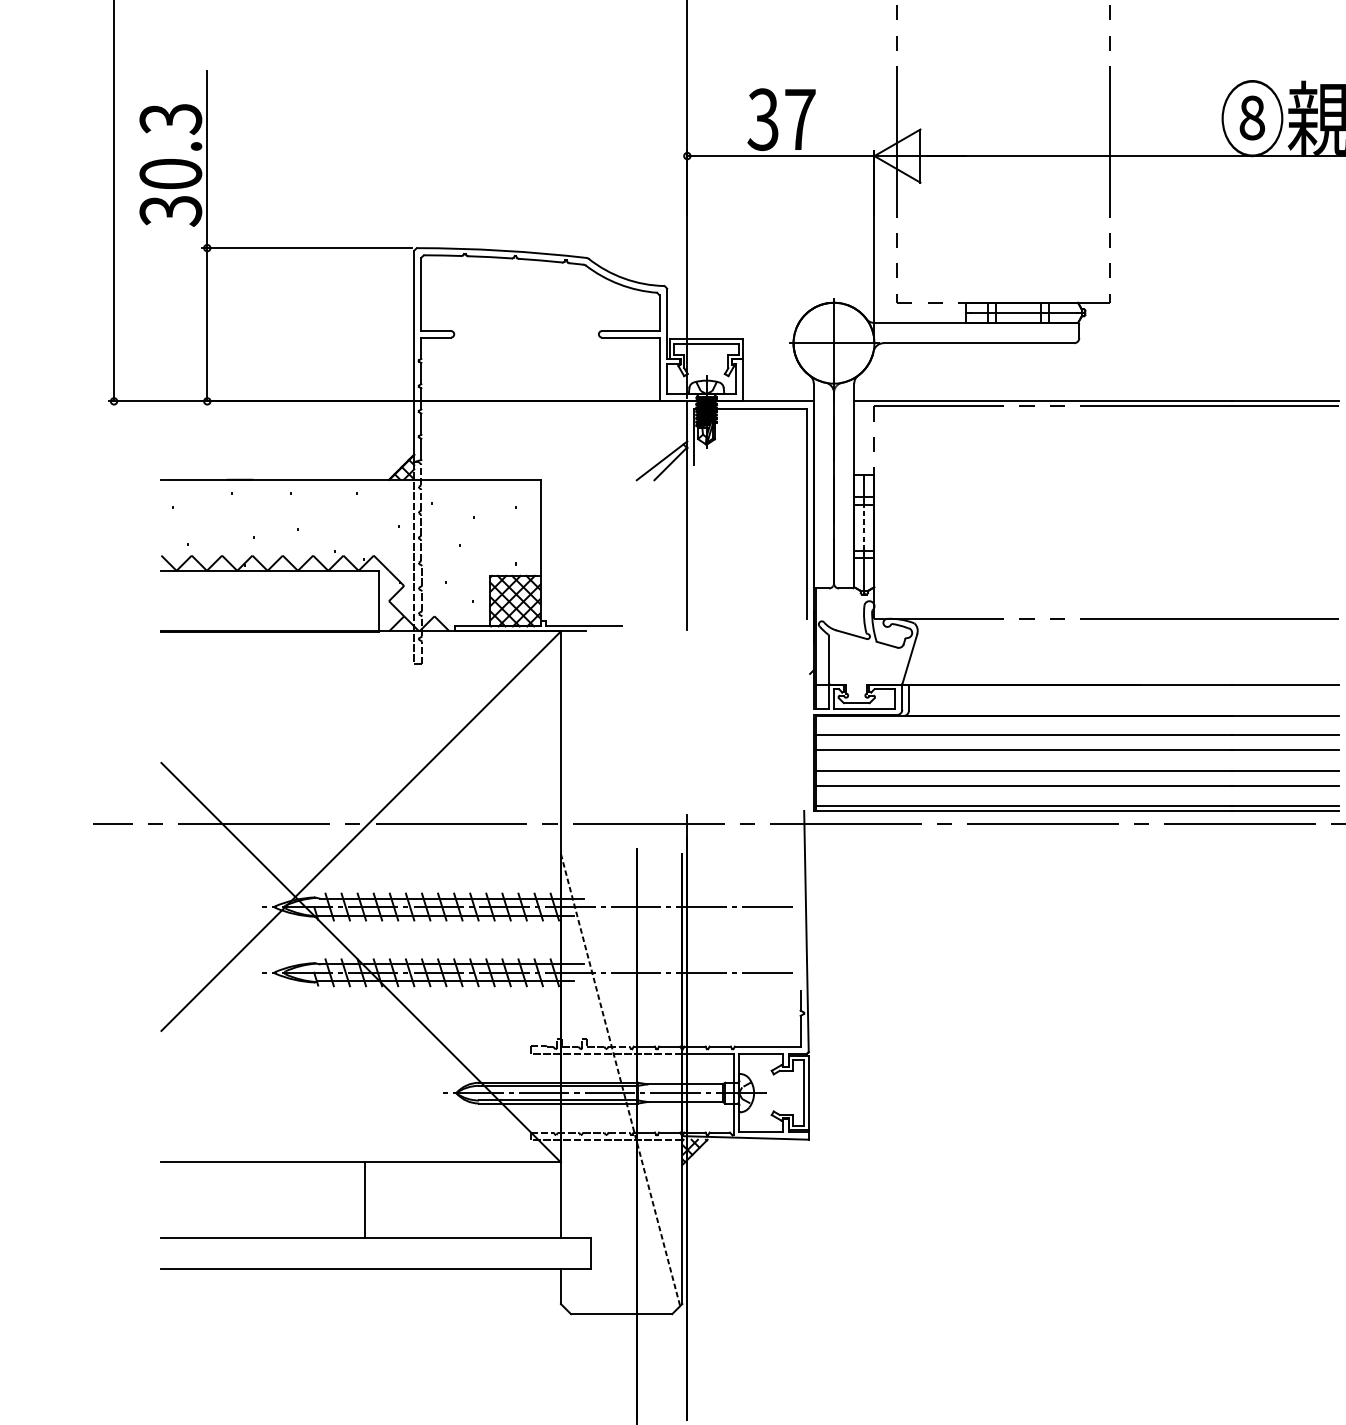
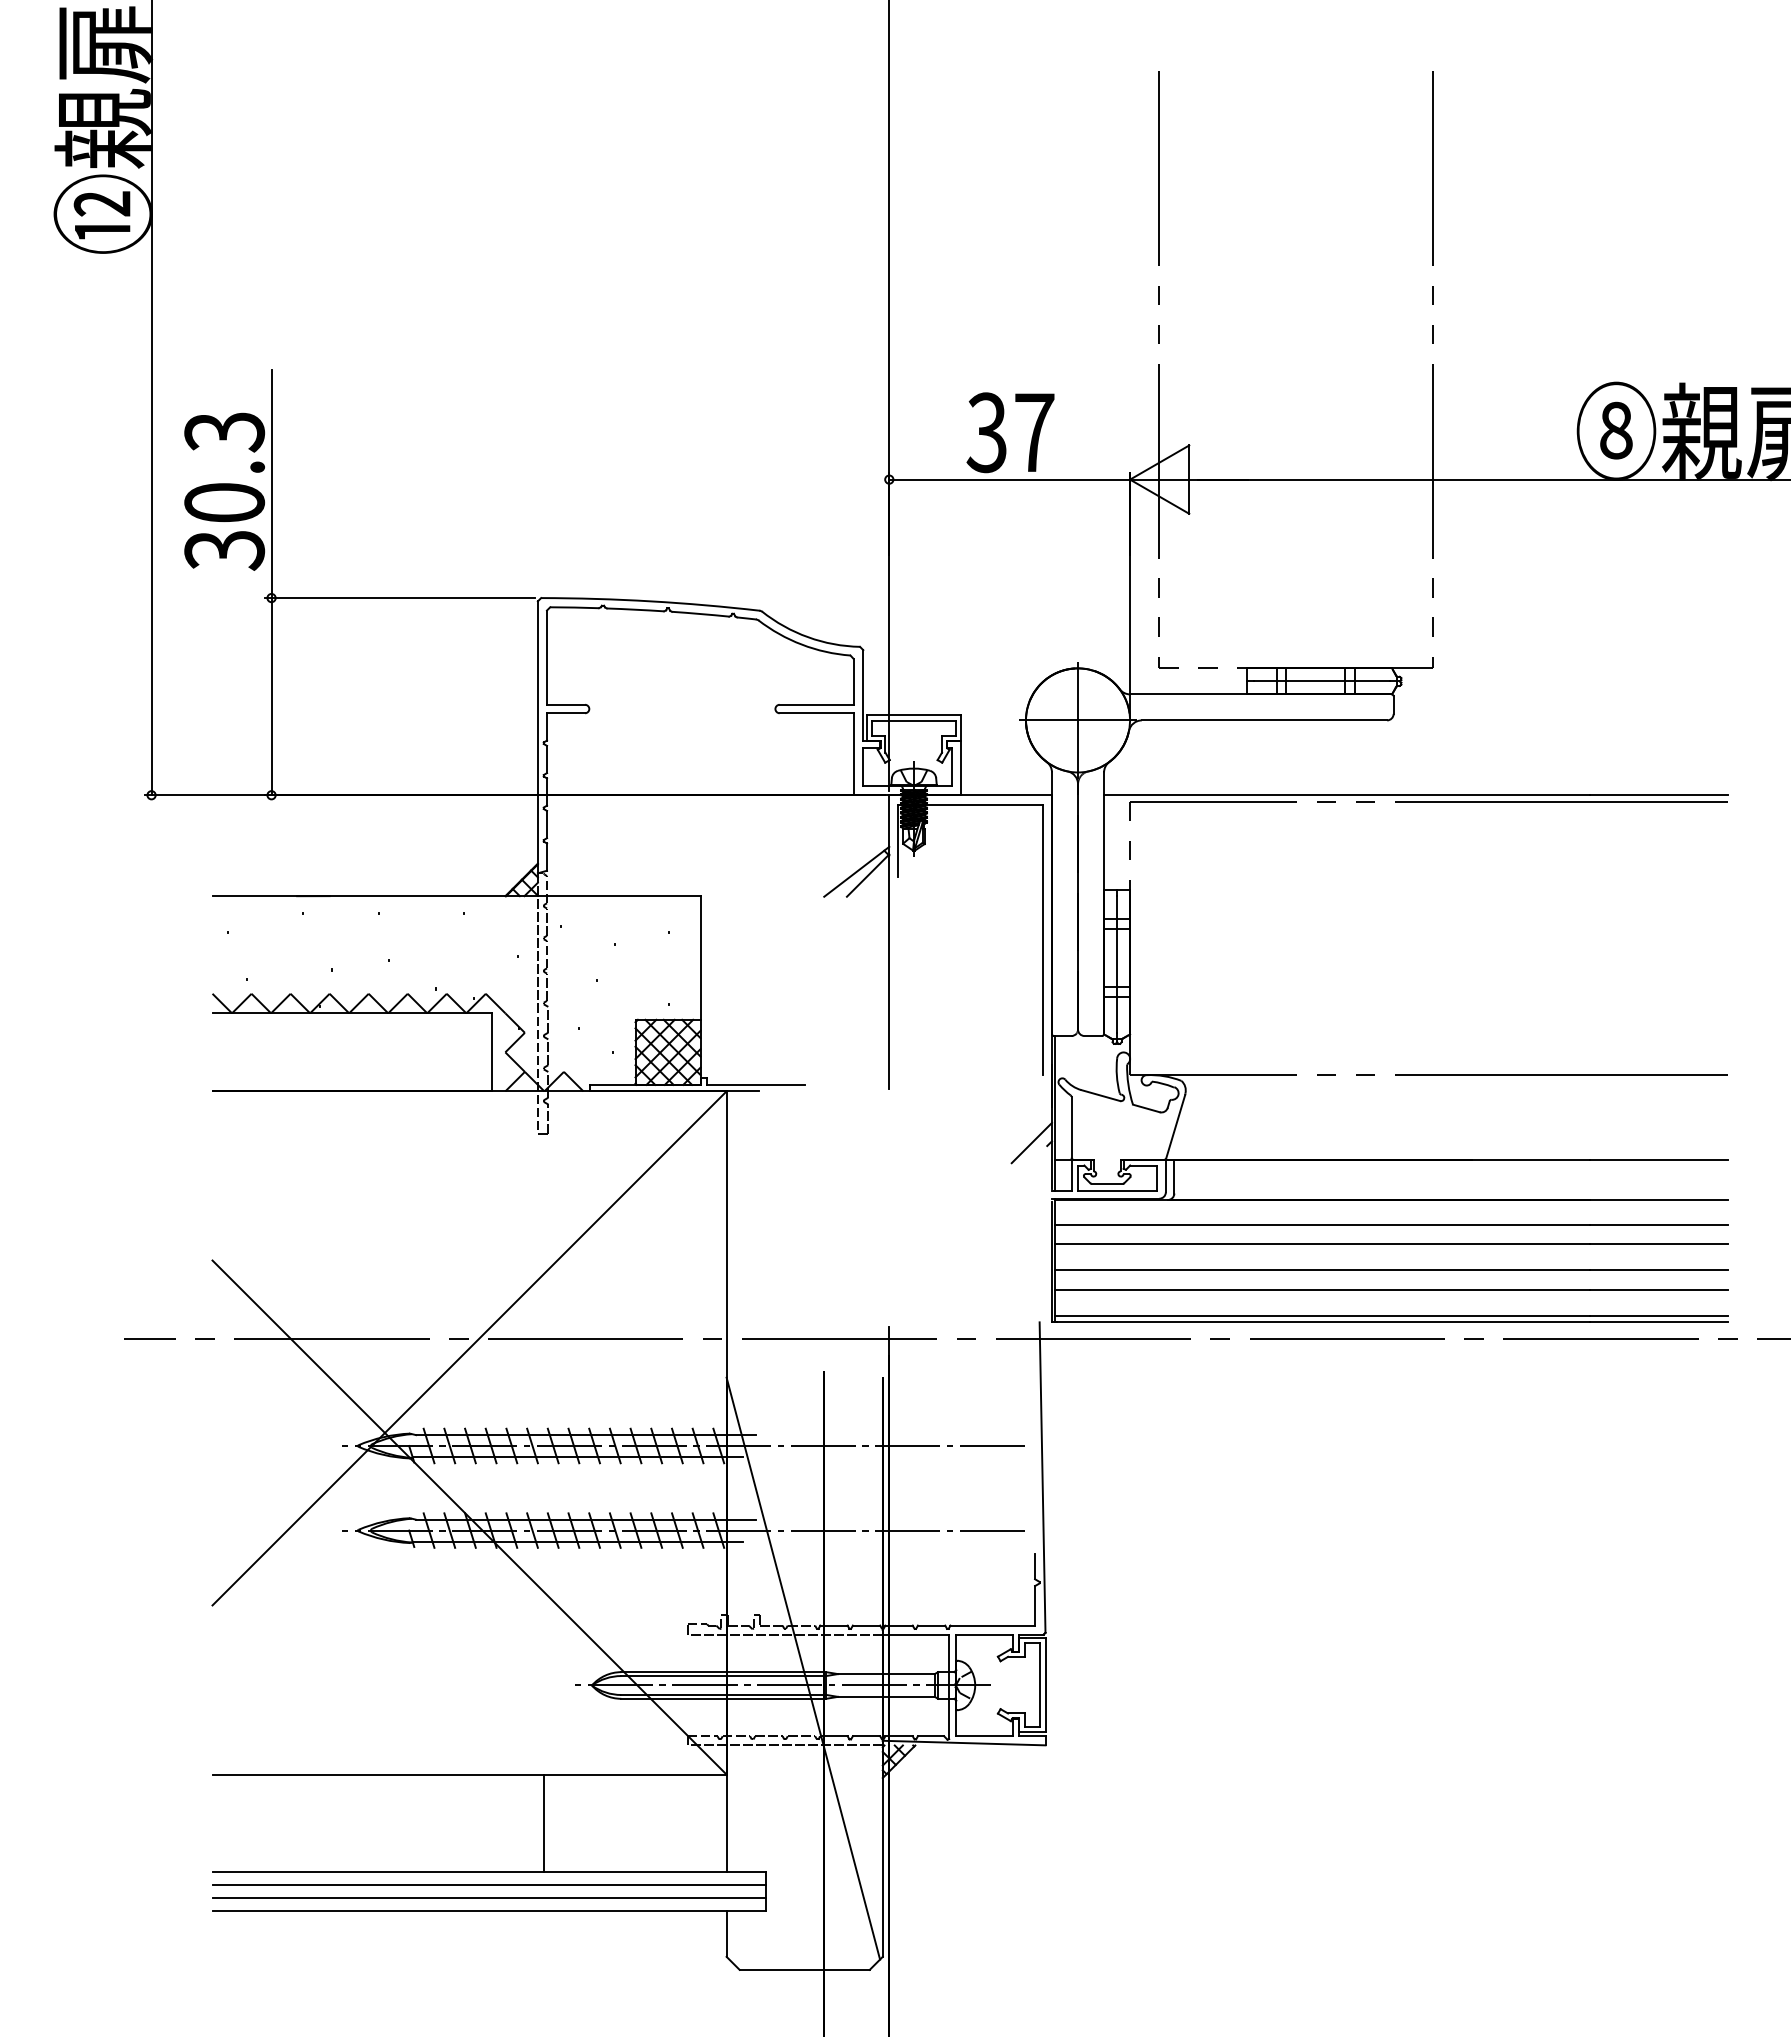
line: (864, 527) -> (1117, 957), dashed -> solid
line: (797, 671) -> (1031, 1142), added
line: (620, 1079) -> (803, 1668), dashed -> solid
line: (365, 1200) -> (544, 1823), moved
line: (375, 1248) -> (488, 1885), added
line: (375, 1258) -> (488, 1898), added

